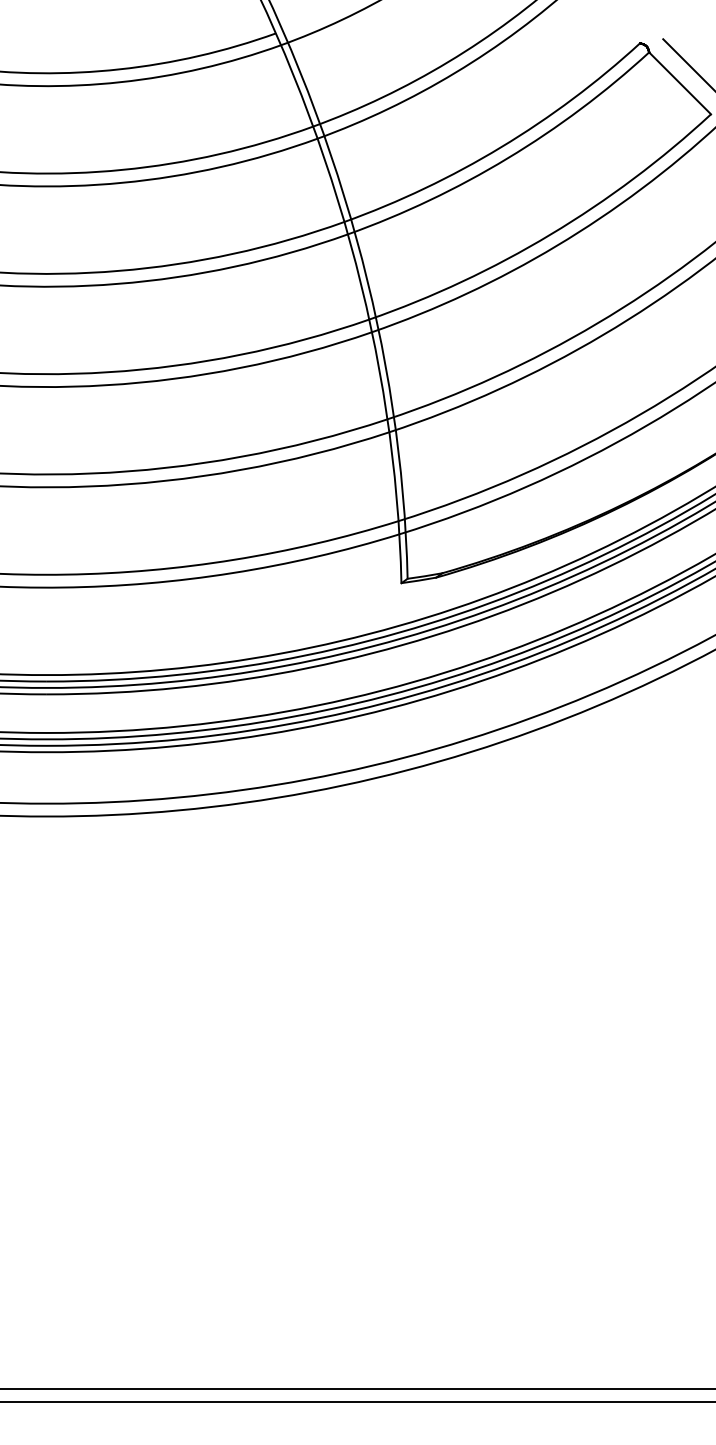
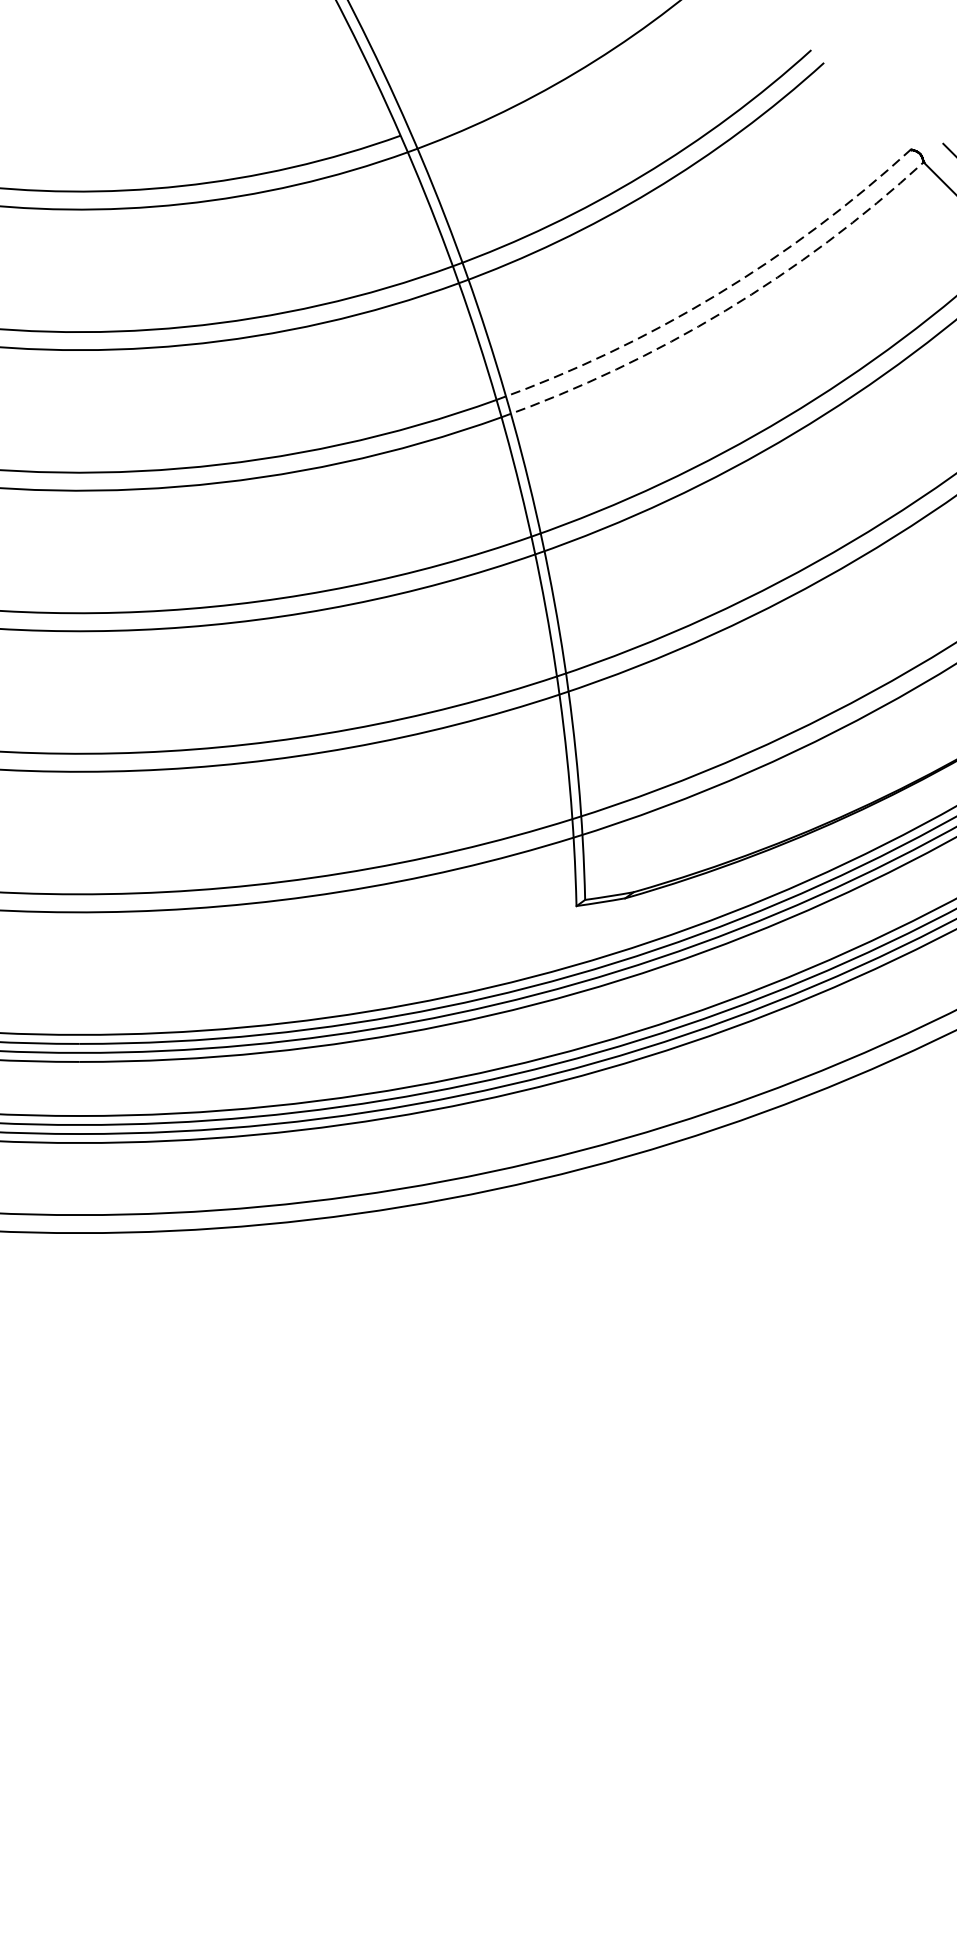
arc: (501, 147) -> (716, 295), solid -> dashed
arc: (507, 158) -> (725, 310), solid -> dashed

